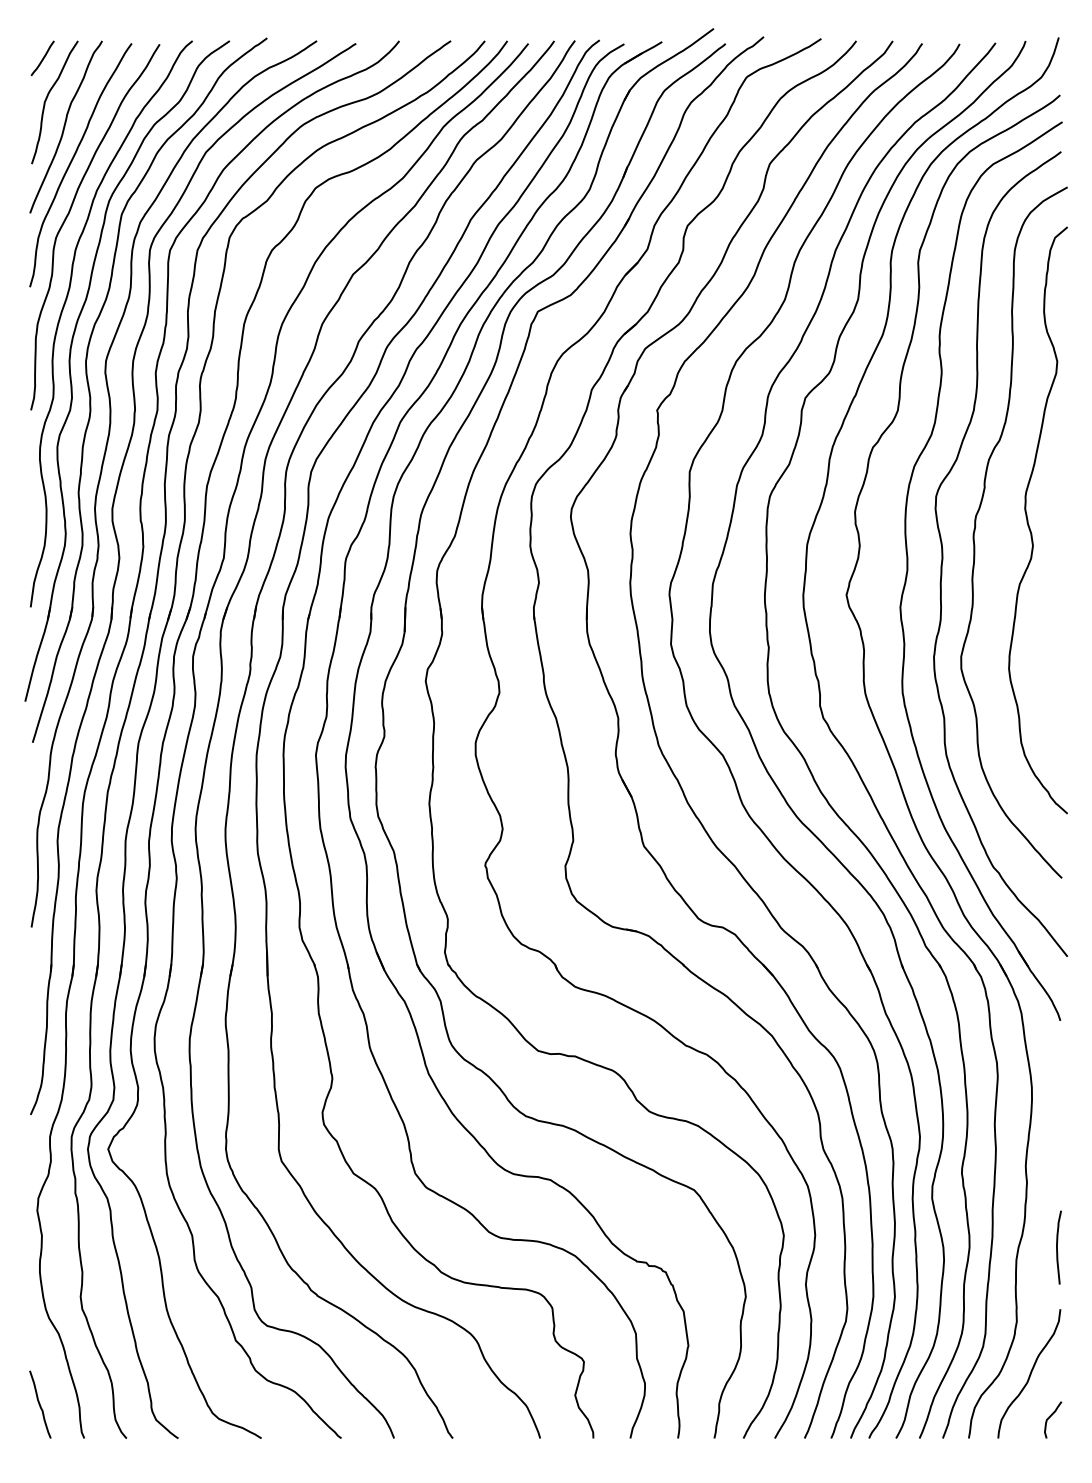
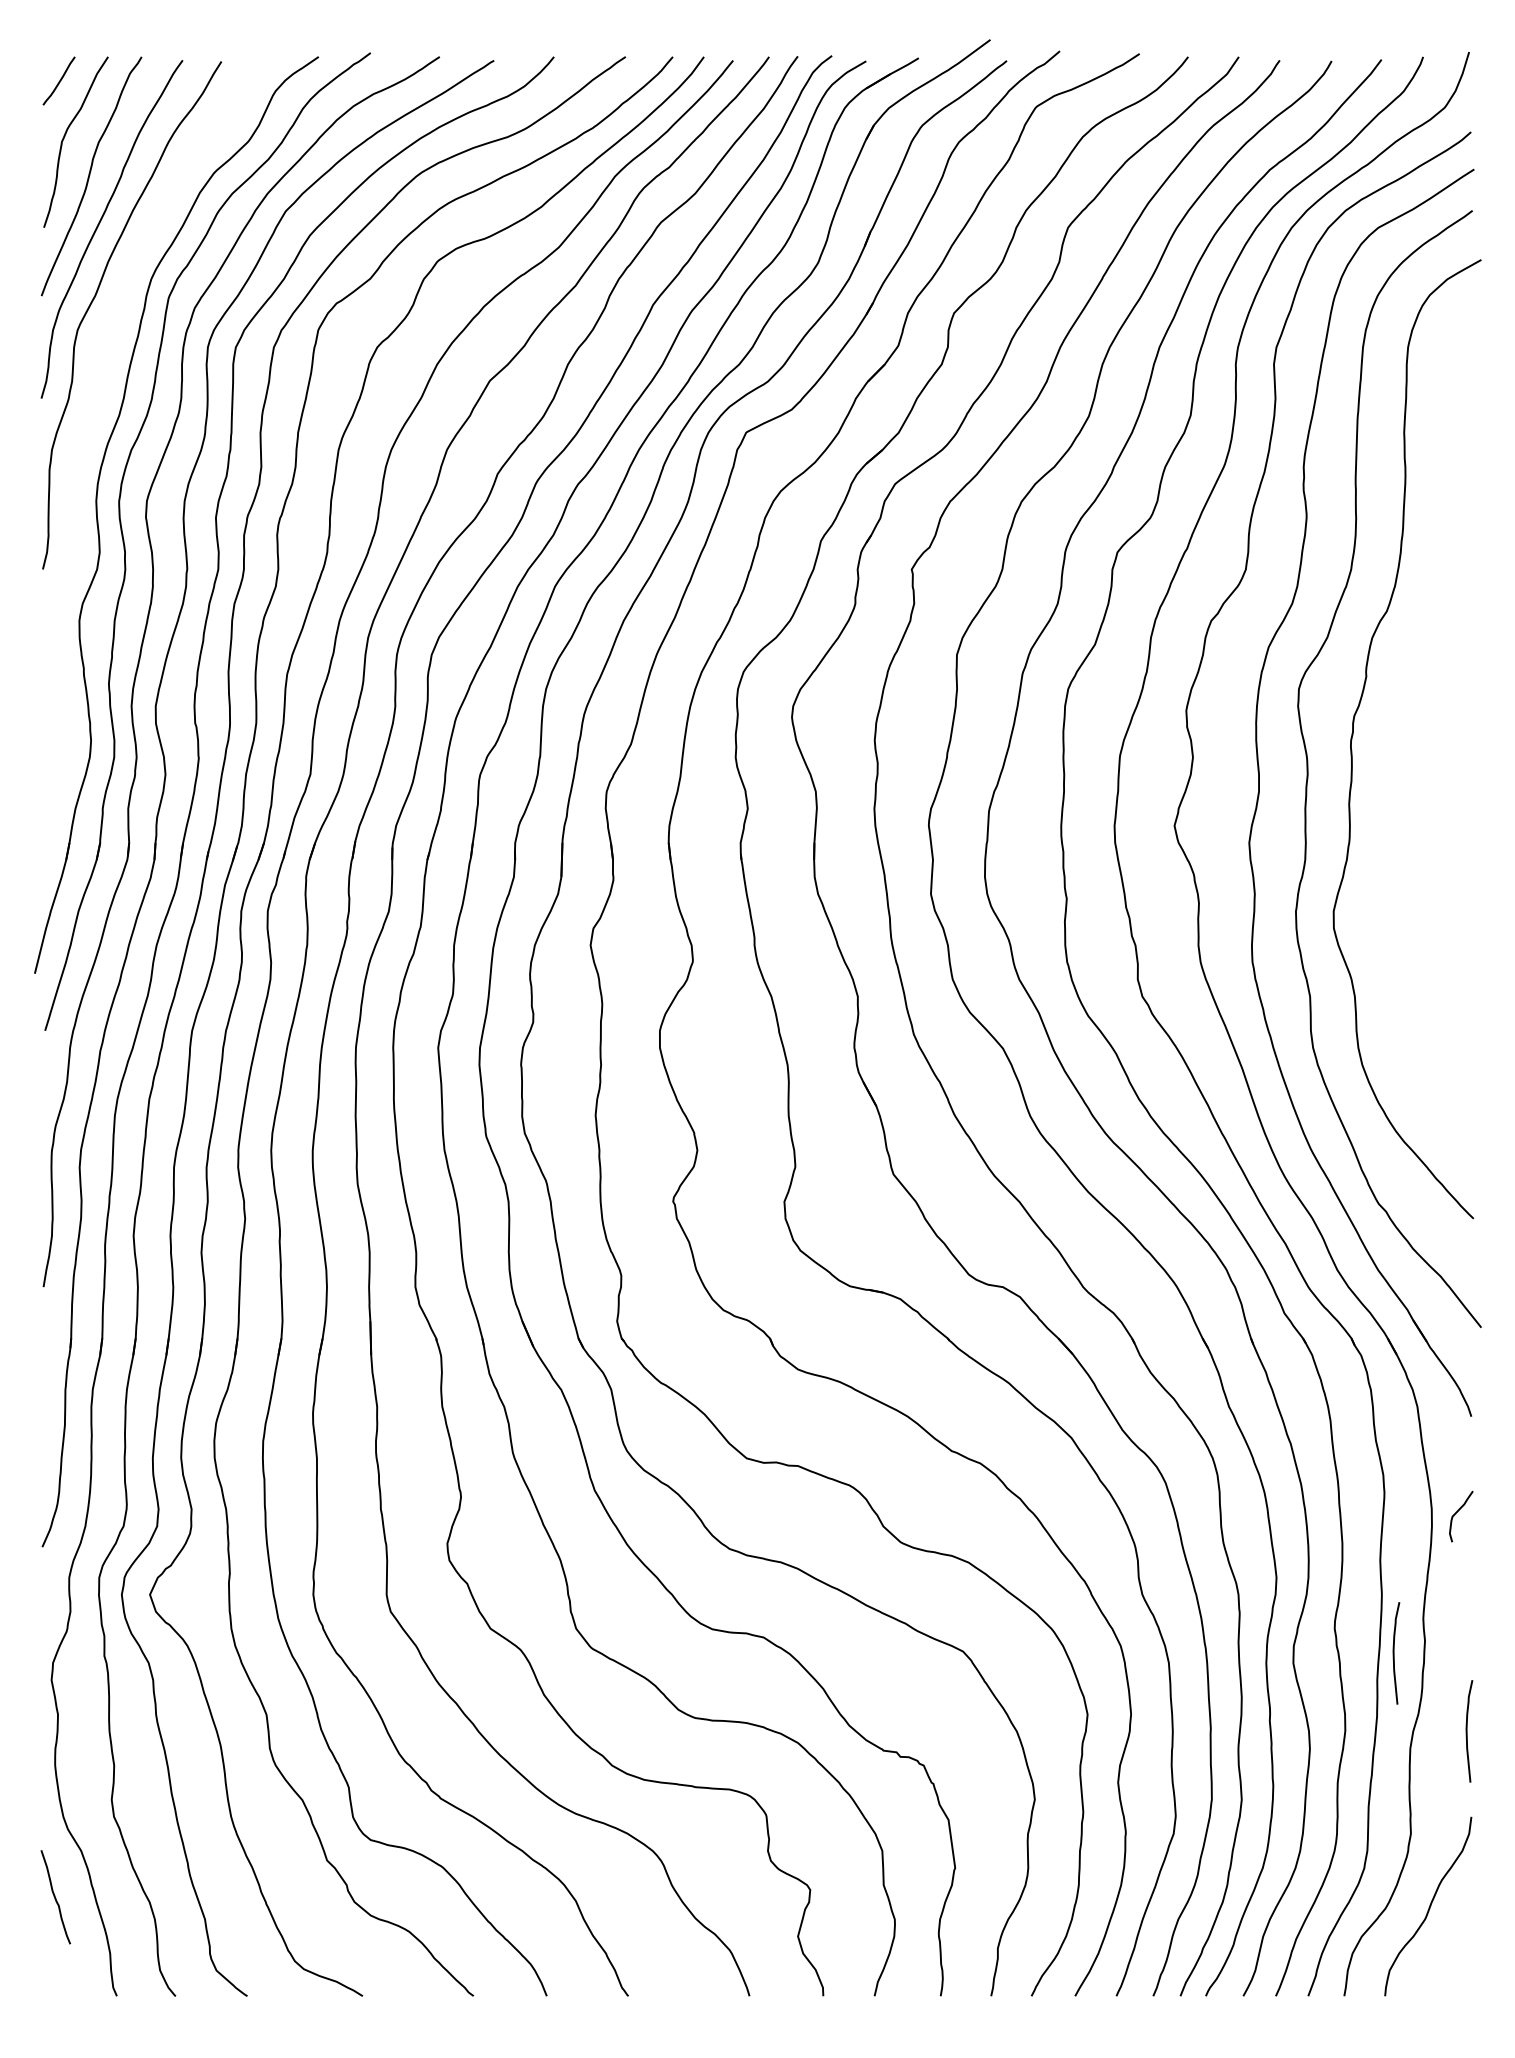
curve: (64, 306) -> (89, 425), removed
curve: (1028, 523) -> (1427, 726), removed
curve: (1005, 1191) -> (1394, 1653), added
curve: (40, 1404) -> (55, 1897), moved
curve: (1050, 1417) -> (1457, 1512), moved

